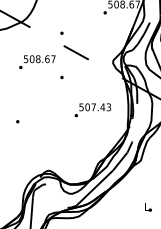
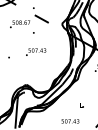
text: (93, 109) -> (36, 51), moved

